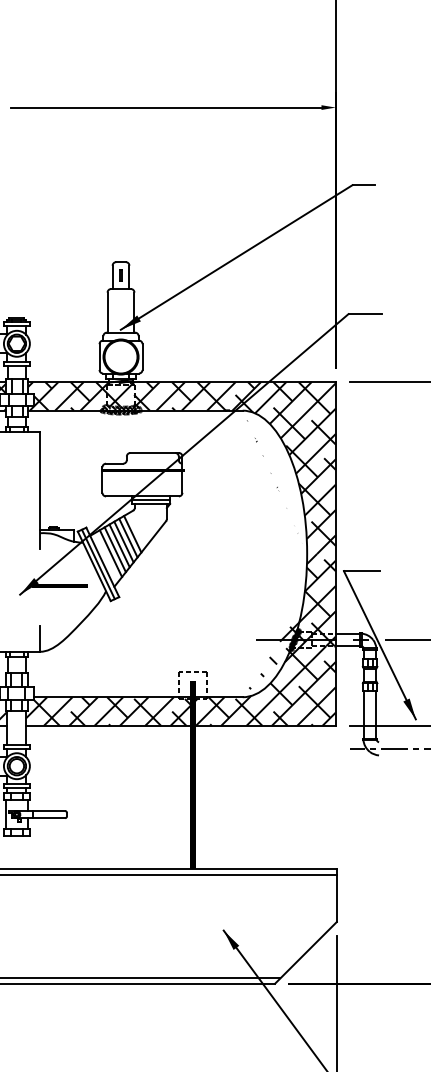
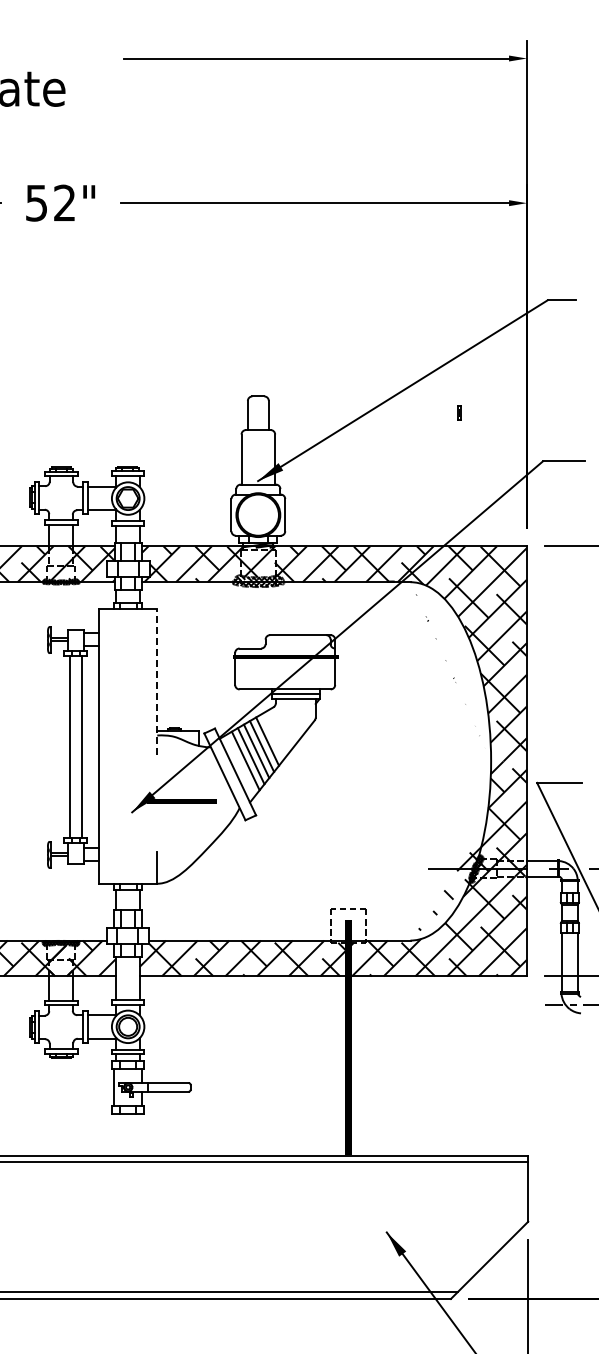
part: (121, 274) -> (459, 412), moved
line: (40, 490) -> (157, 681), solid -> dashed
line: (132, 534) -> (272, 736), removed
line: (97, 564) -> (229, 774), removed

